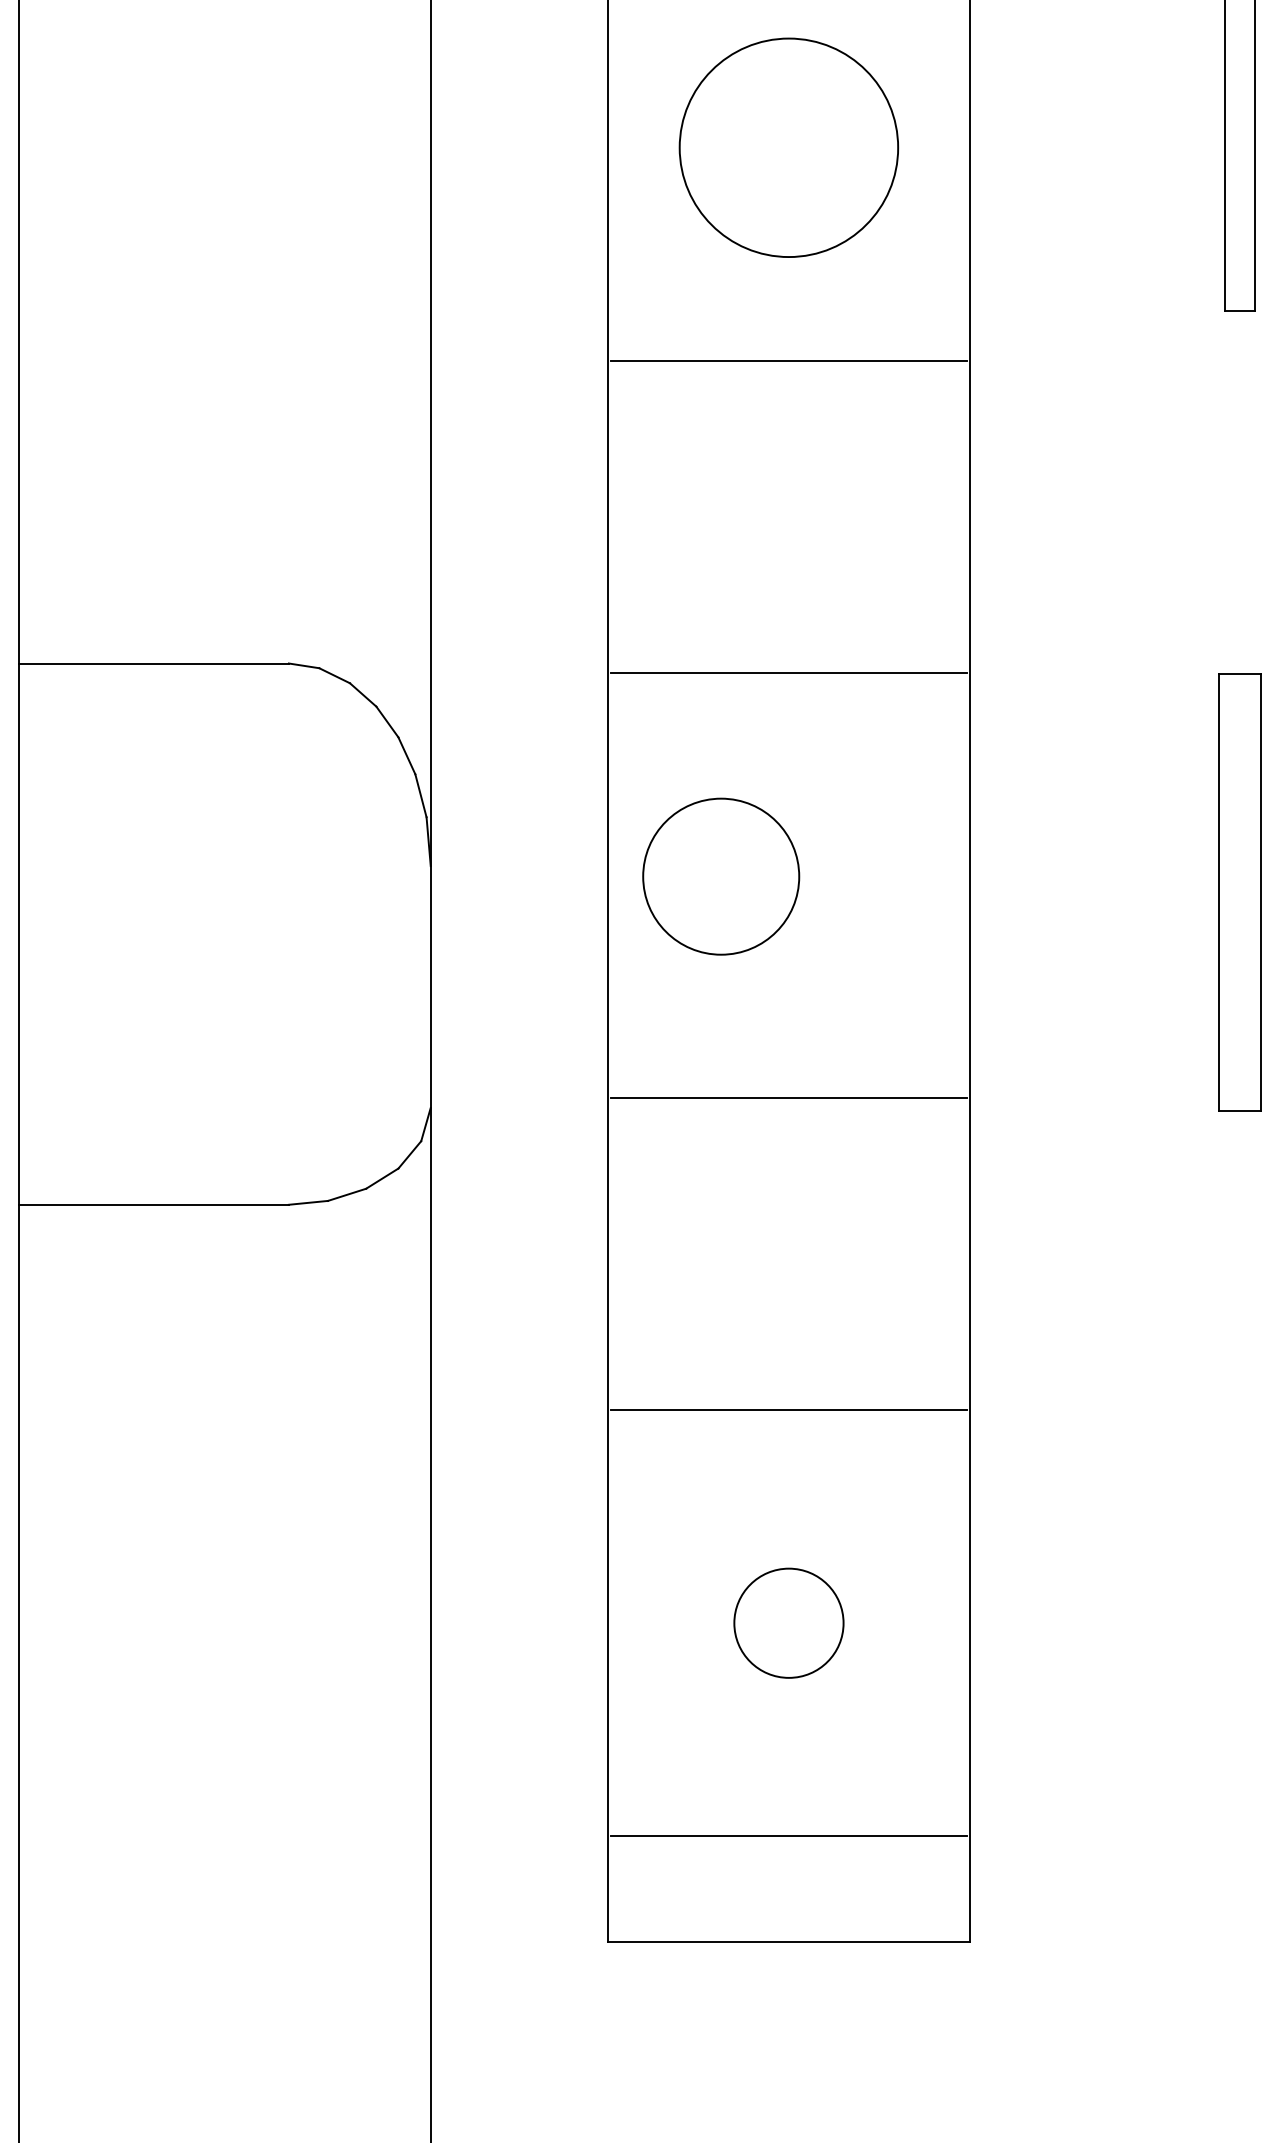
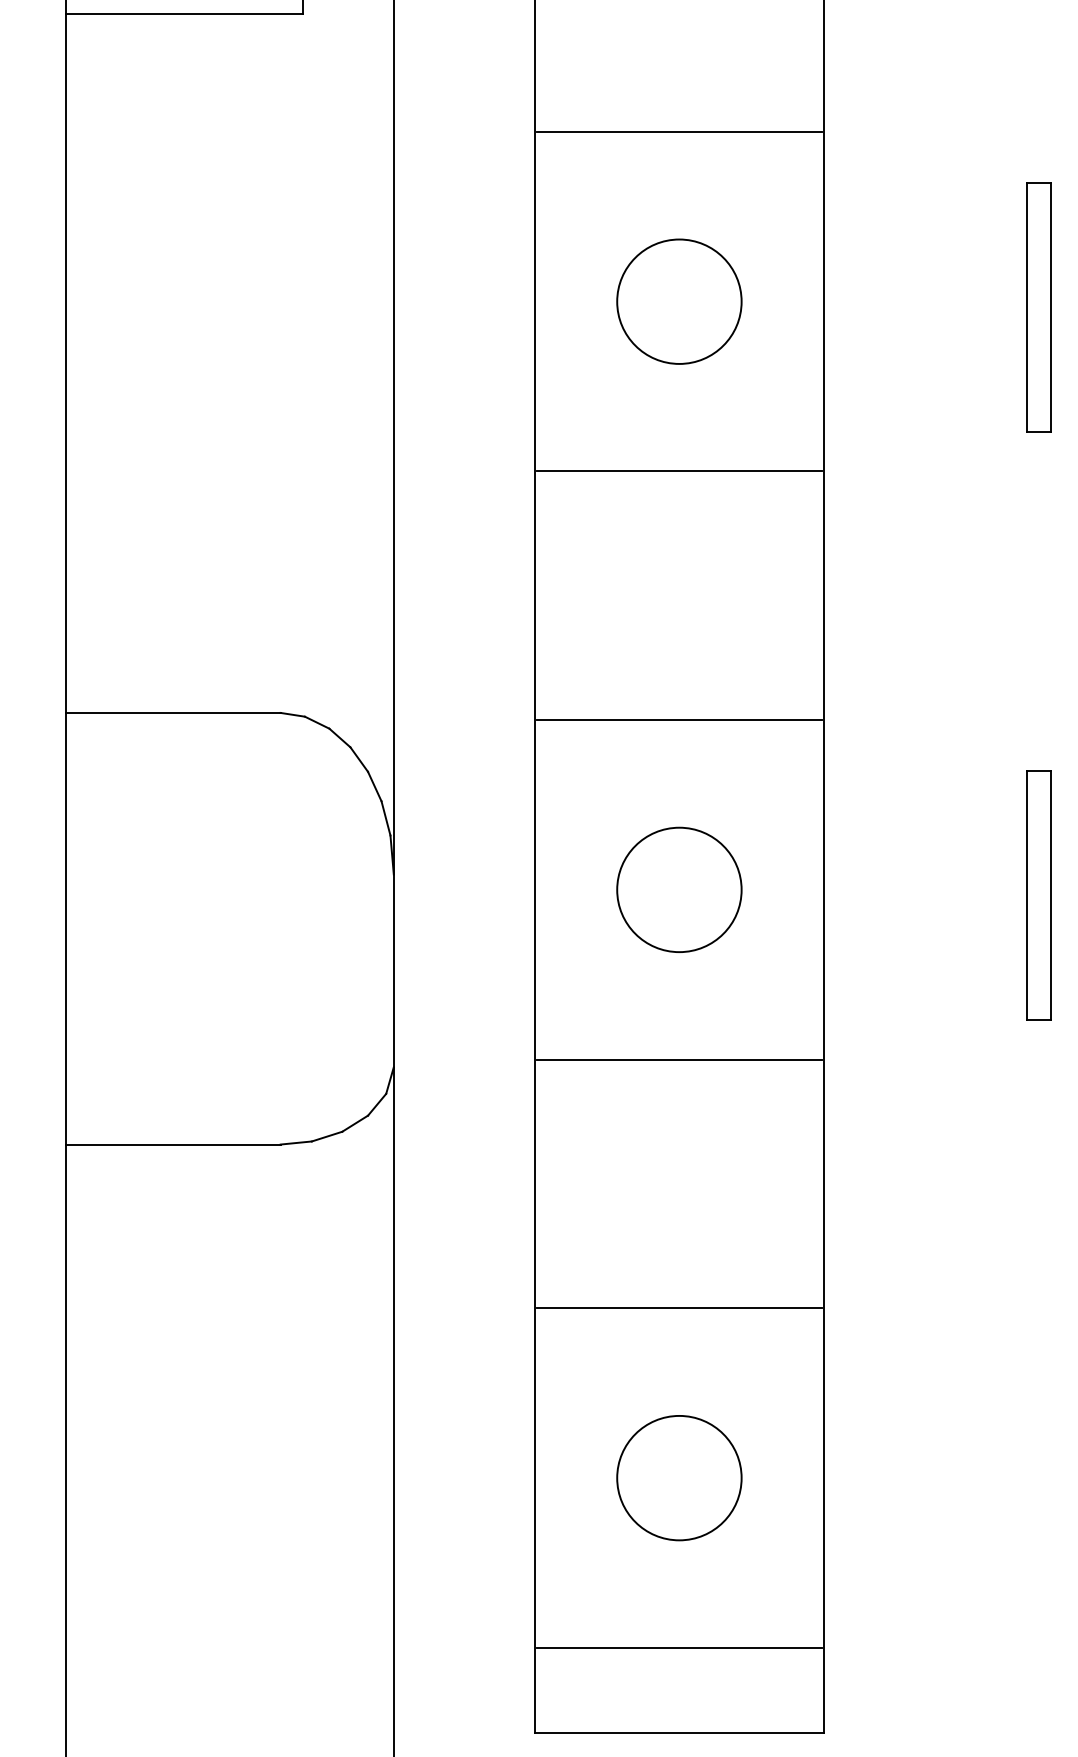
circle: (789, 147) -> (679, 301), size x0.71
circle: (721, 876) -> (679, 889), moved
part: (1239, 892) -> (1038, 895), size x0.71
circle: (789, 1623) -> (679, 1478), size x1.43

